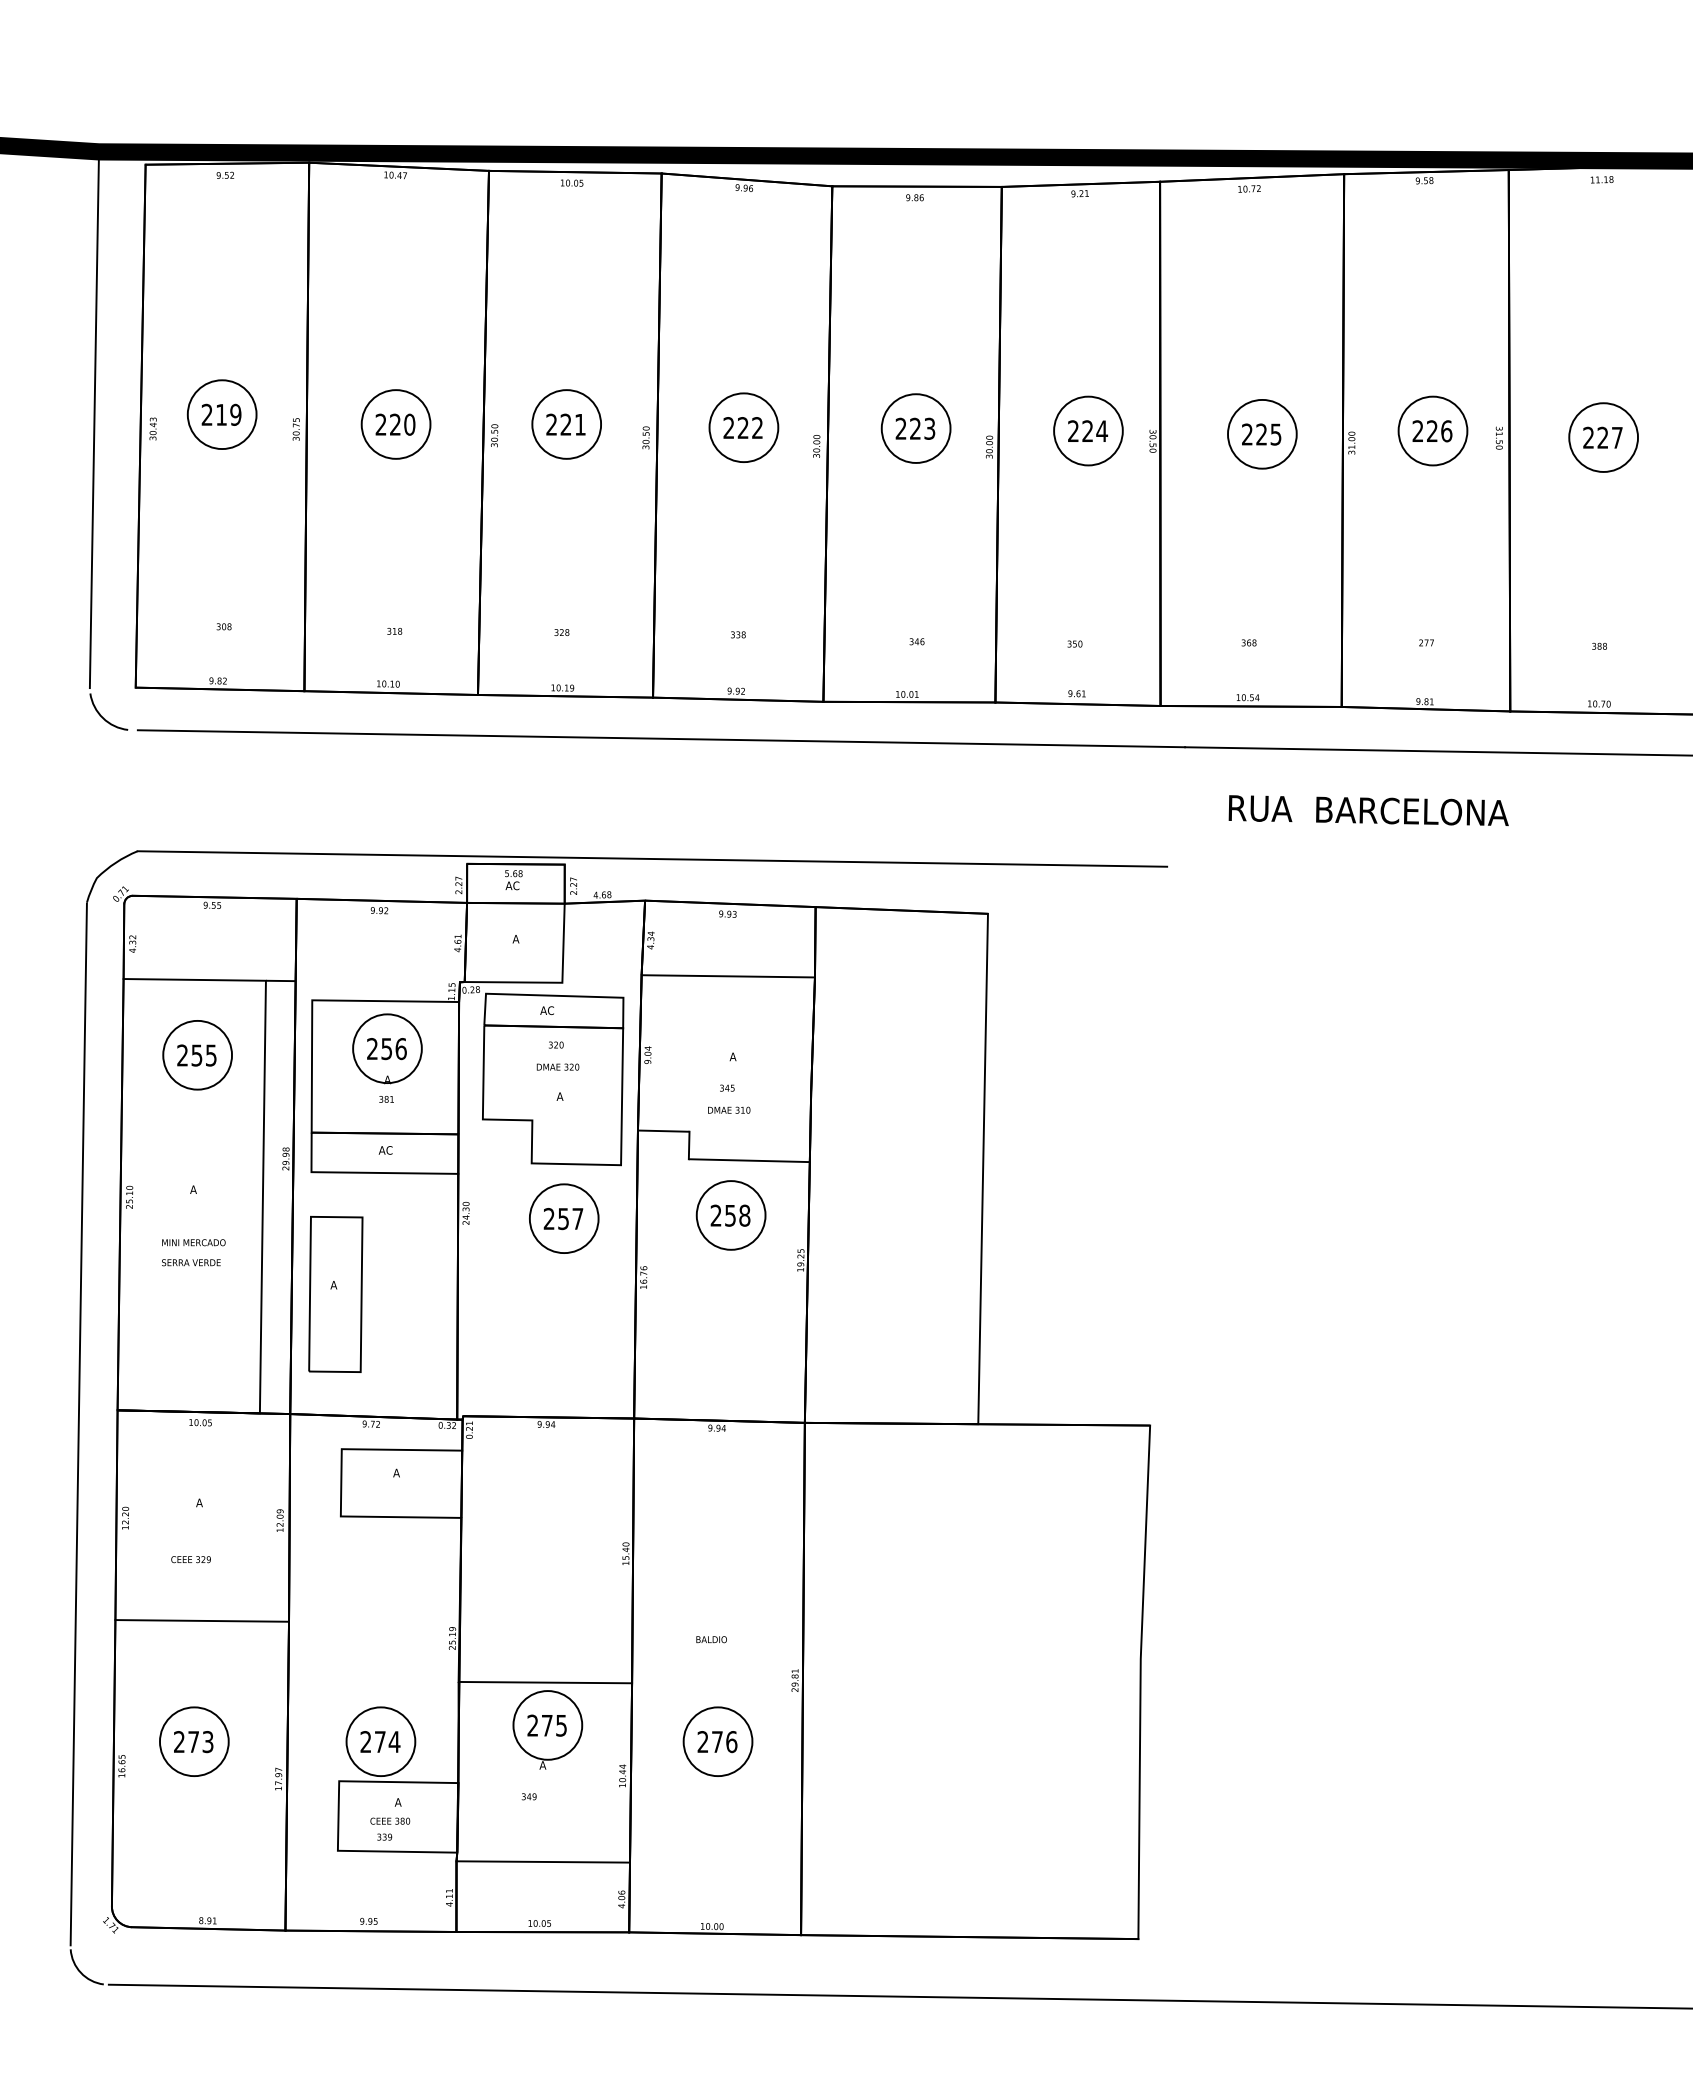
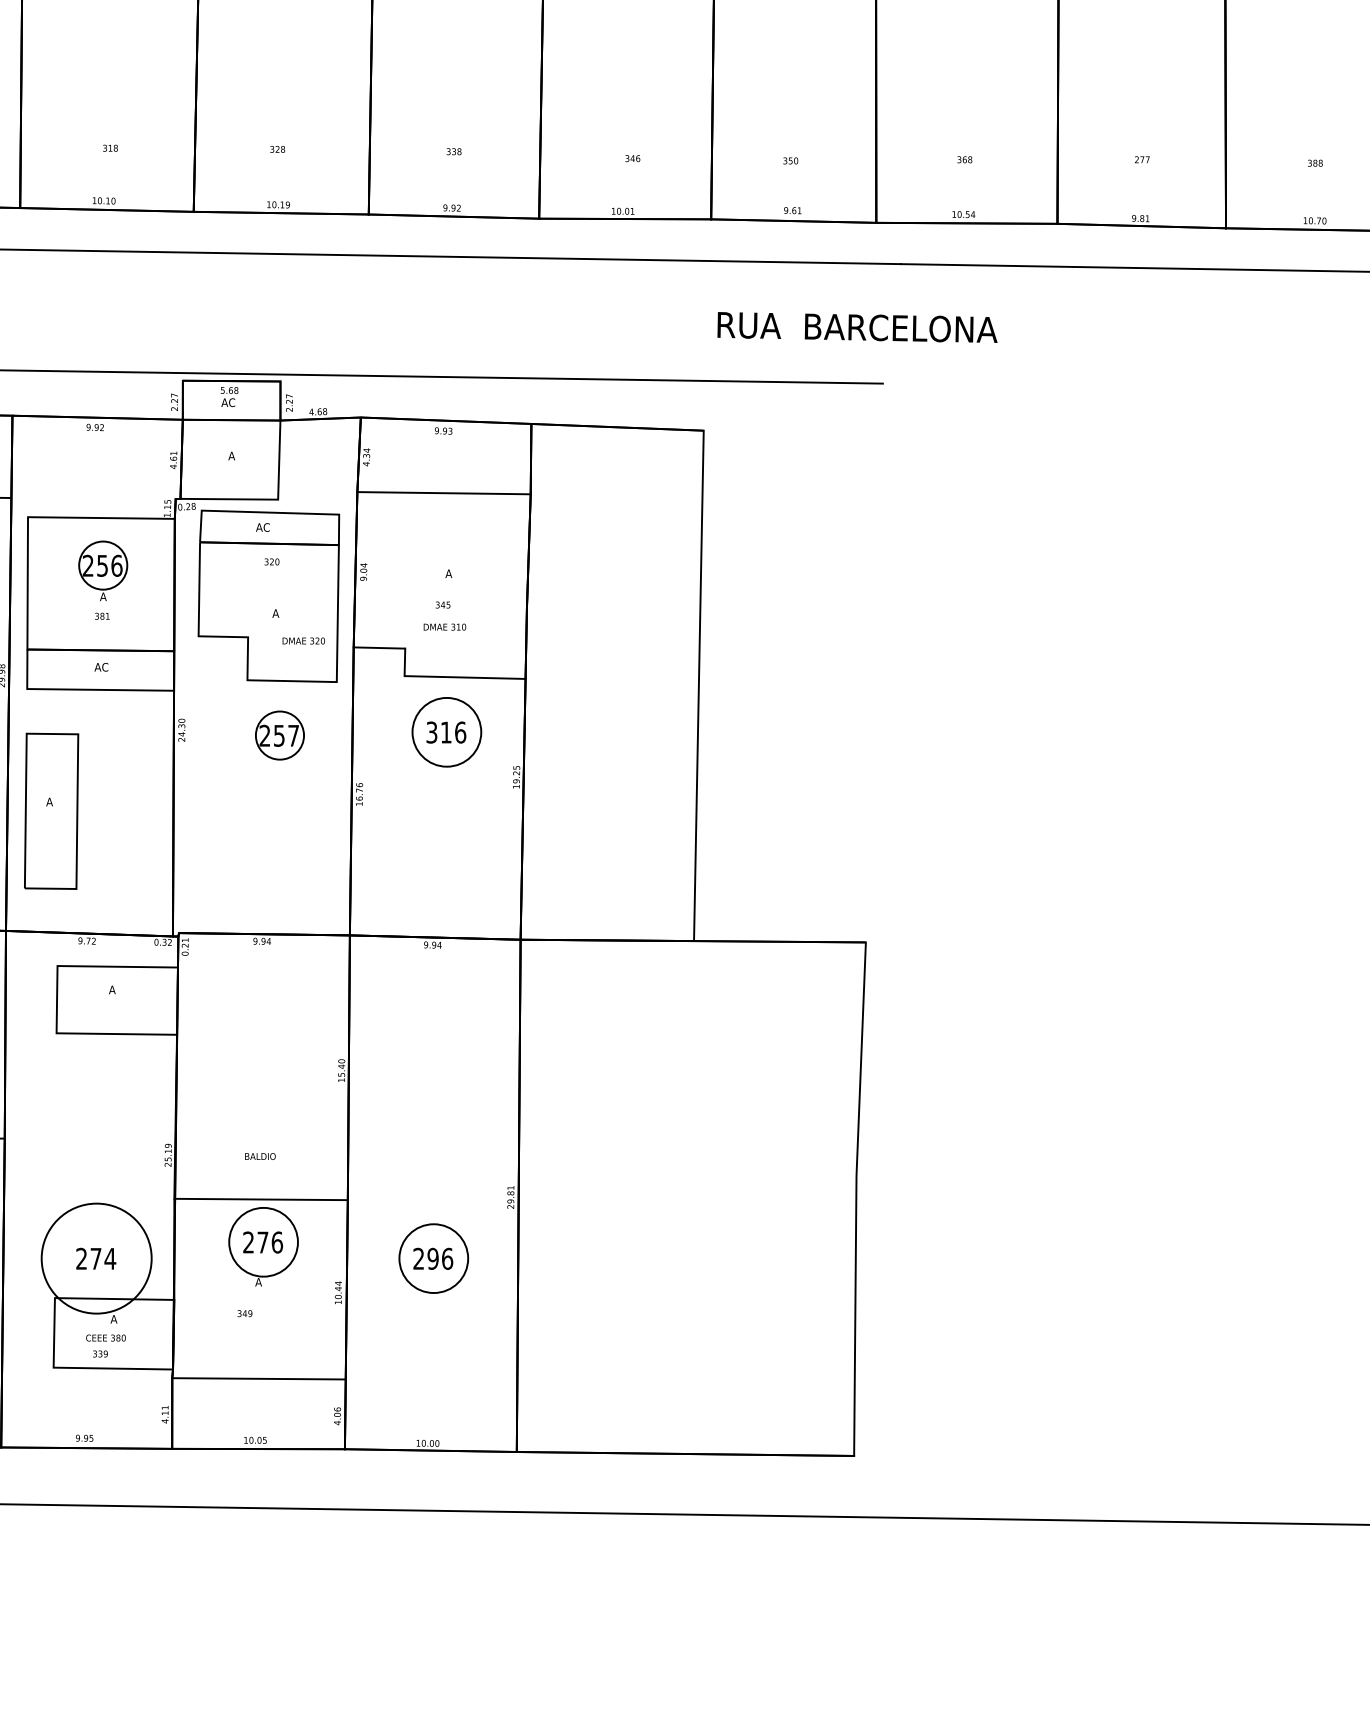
text: (1368, 810) -> (857, 327), moved
circle: (387, 1048) -> (103, 565), size x0.7
text: (557, 1066) -> (303, 640), moved
text: (730, 1215) -> (446, 732), 258 -> 316
circle: (563, 1218) -> (279, 735), size x0.7
text: (711, 1639) -> (260, 1156), moved
text: (561, 1725) -> (277, 1242), 275 -> 276
circle: (380, 1741) -> (96, 1258), size x1.6
text: (716, 1742) -> (432, 1259), 276 -> 296

